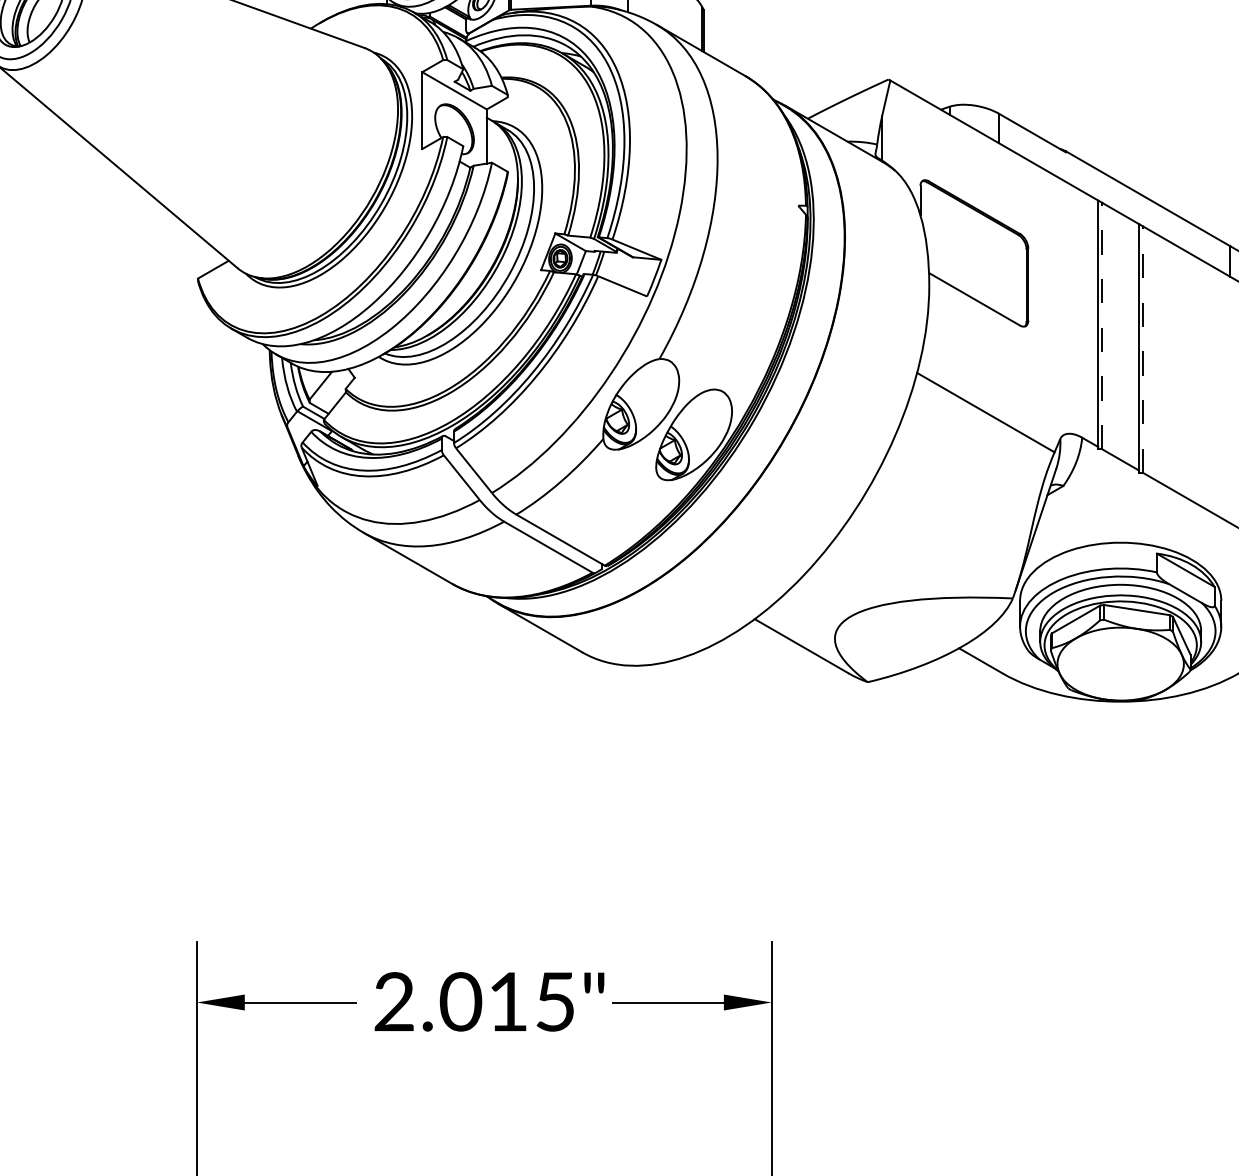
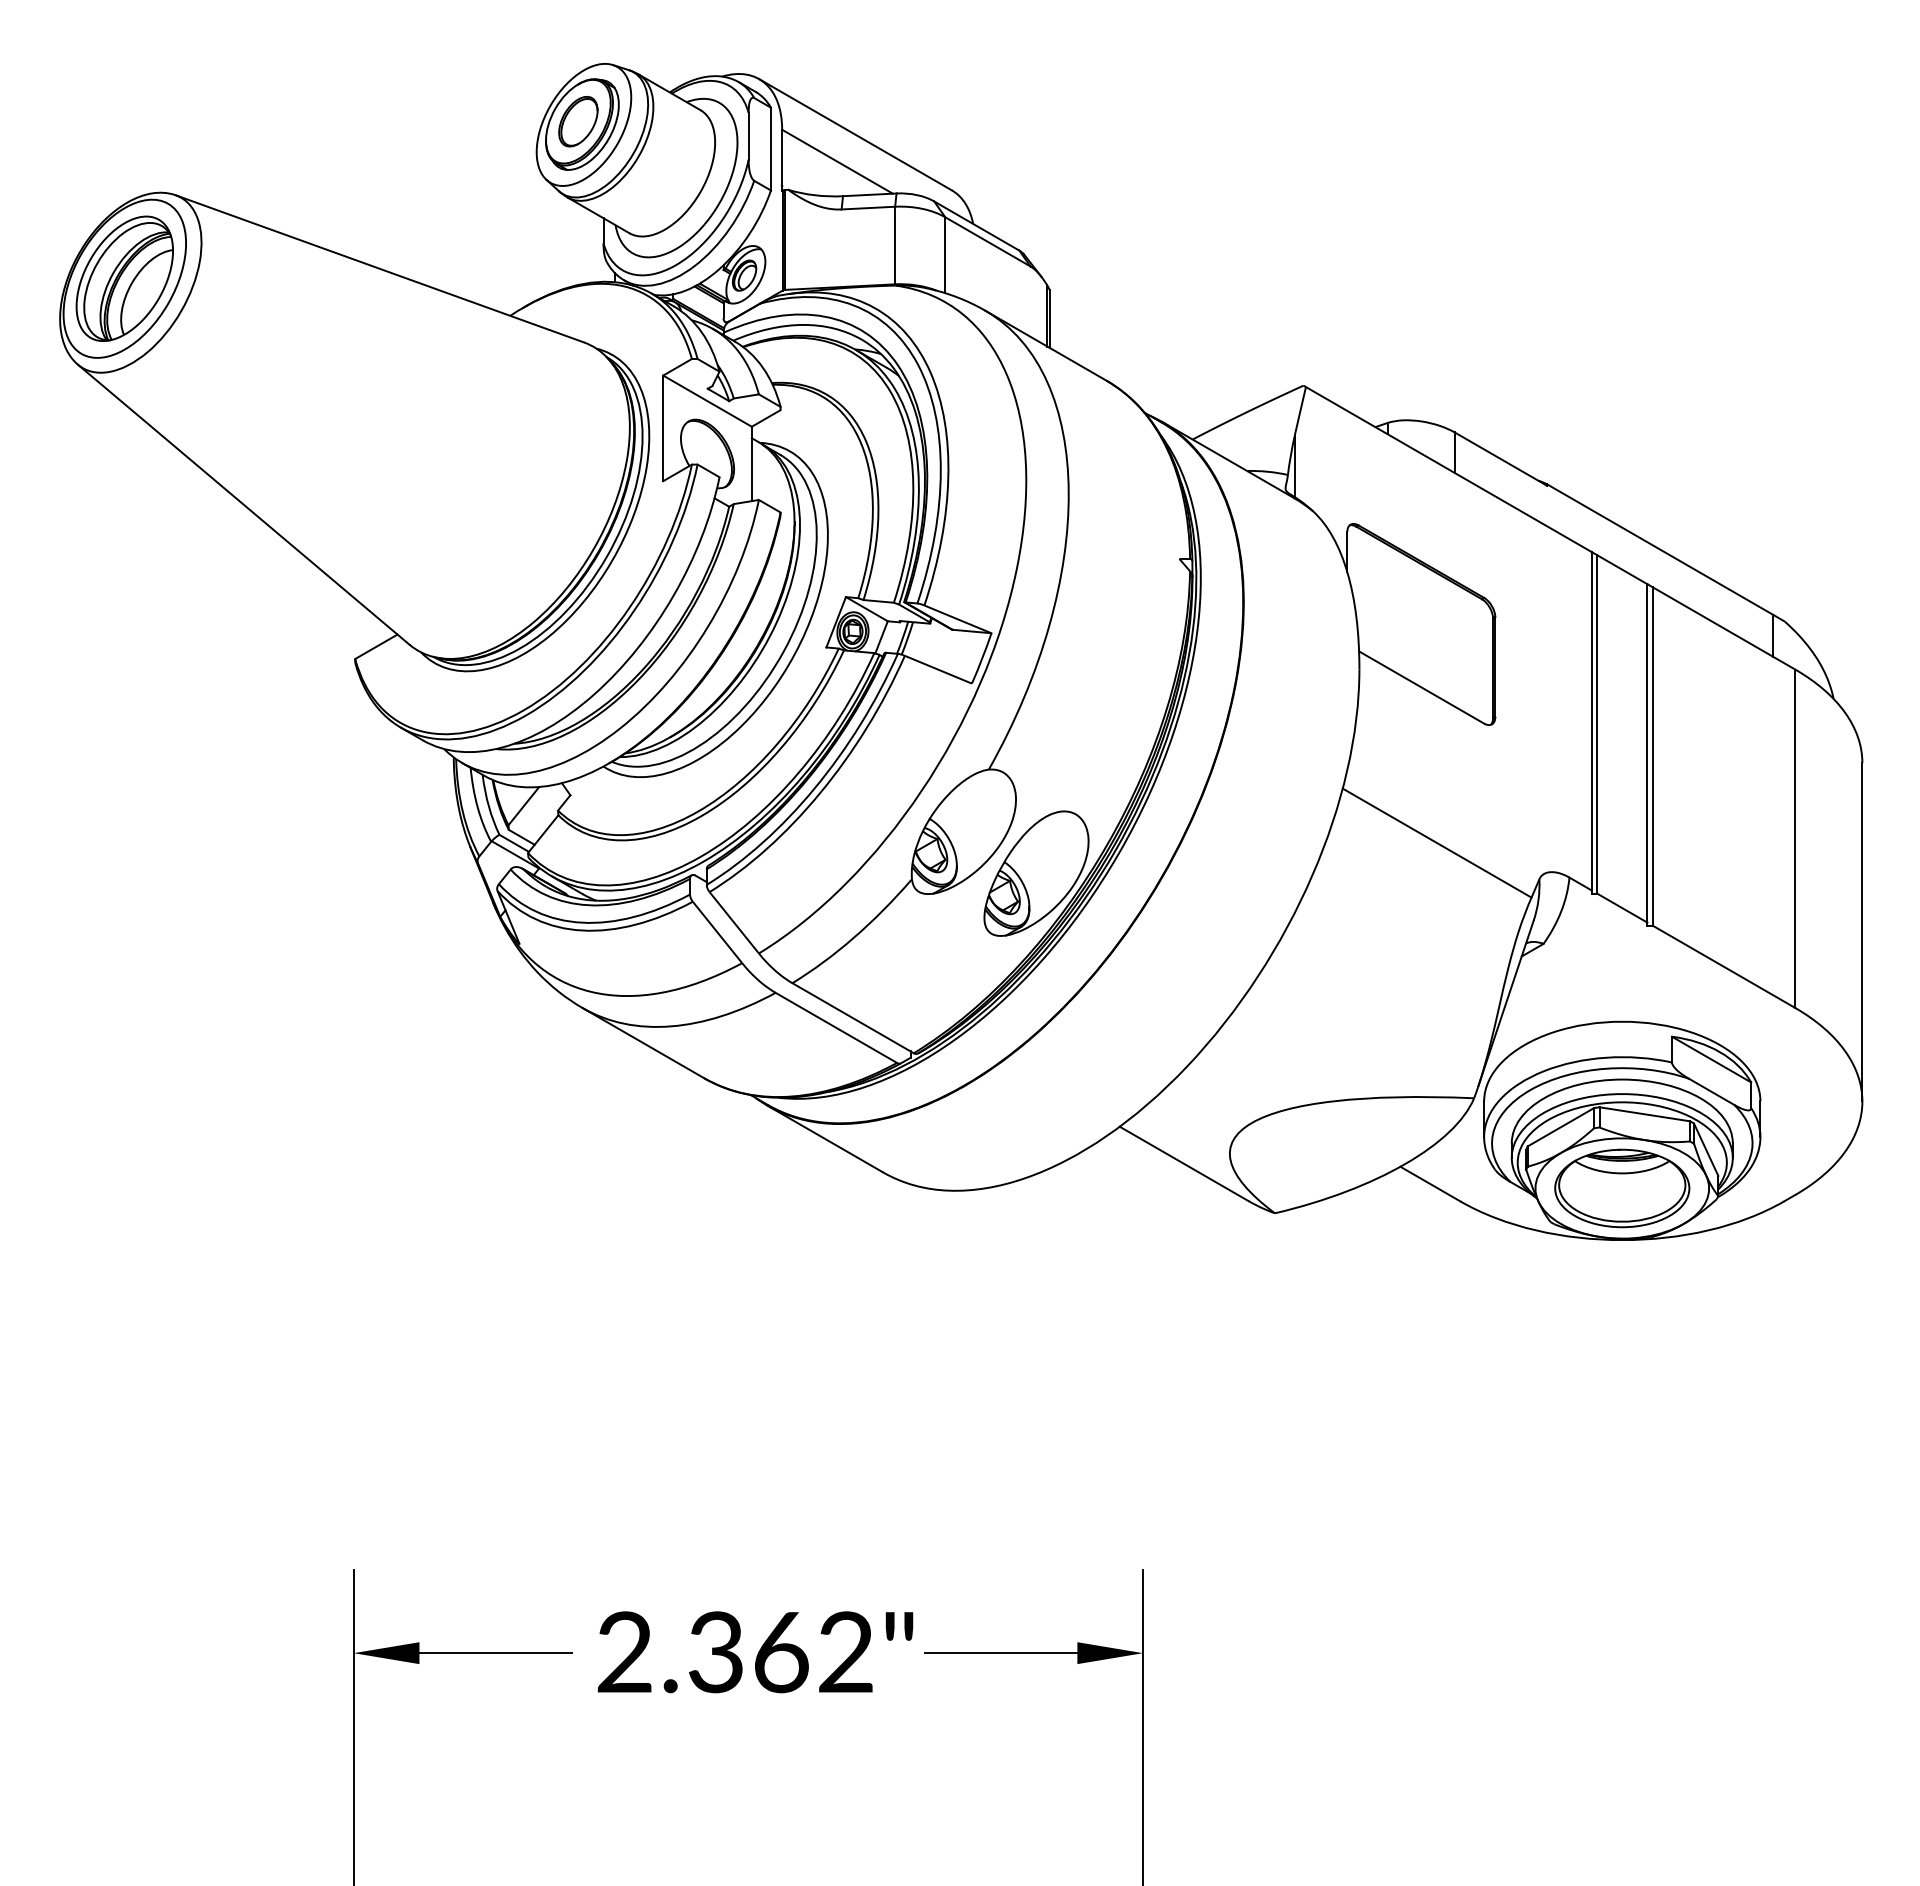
line: (1102, 325) -> (1597, 723), dashed -> solid
line: (1142, 349) -> (1652, 756), dashed -> solid
part: (1120, 664) -> (1622, 1188), added
text: (506, 1002) -> (779, 1652), 2.015" -> 2.362"

